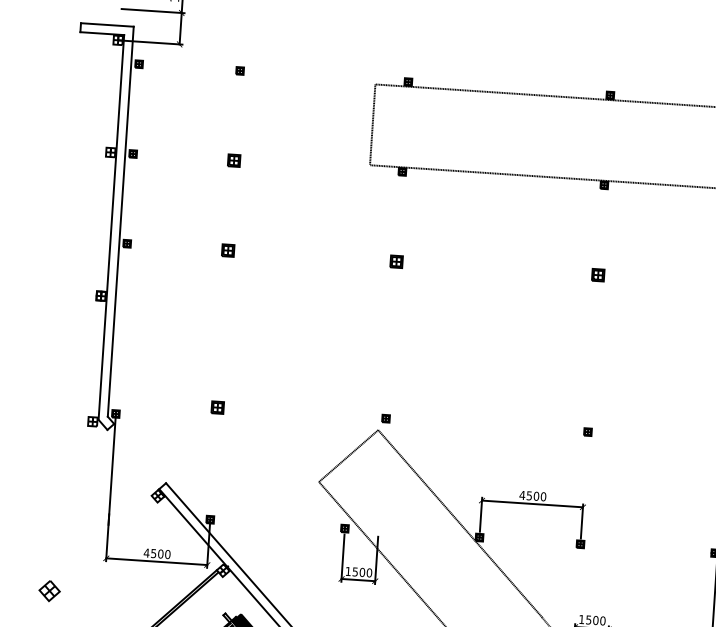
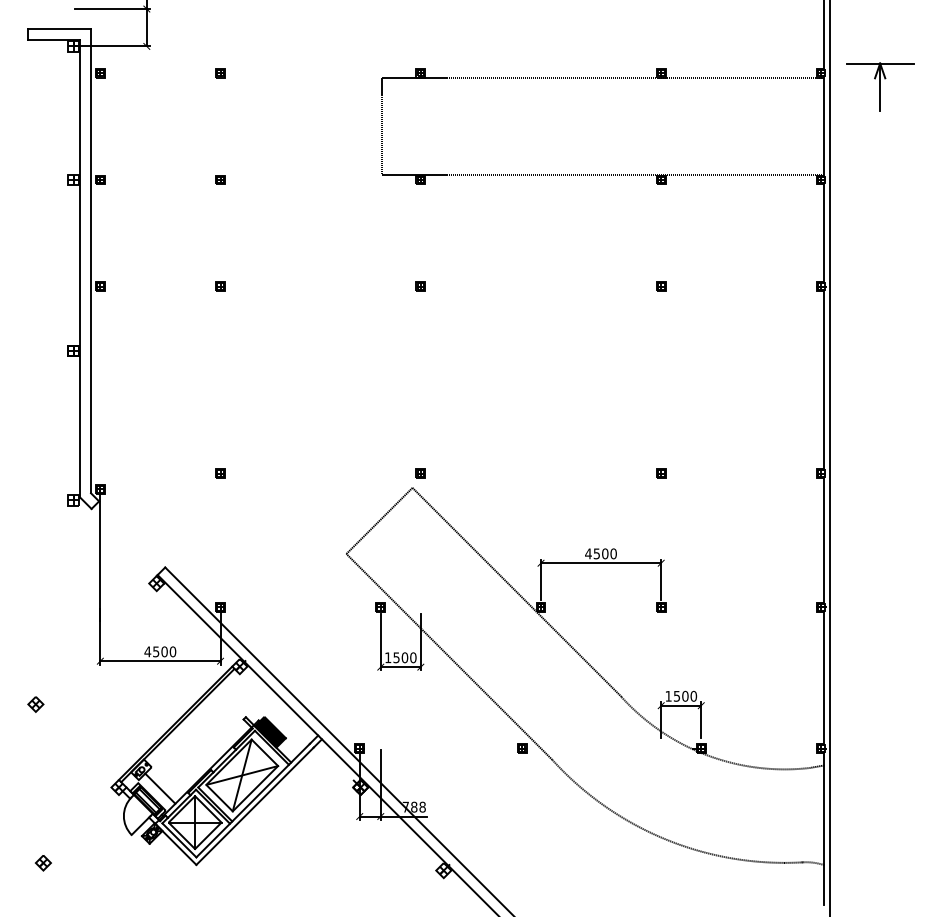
part: (234, 160) -> (220, 179), size x0.62
part: (228, 250) -> (220, 286), size x0.62
part: (396, 261) -> (420, 286), size x0.62
part: (598, 274) -> (661, 286), size x0.62
part: (217, 407) -> (220, 473), size x0.62
part: (49, 591) -> (35, 704), size x0.62

